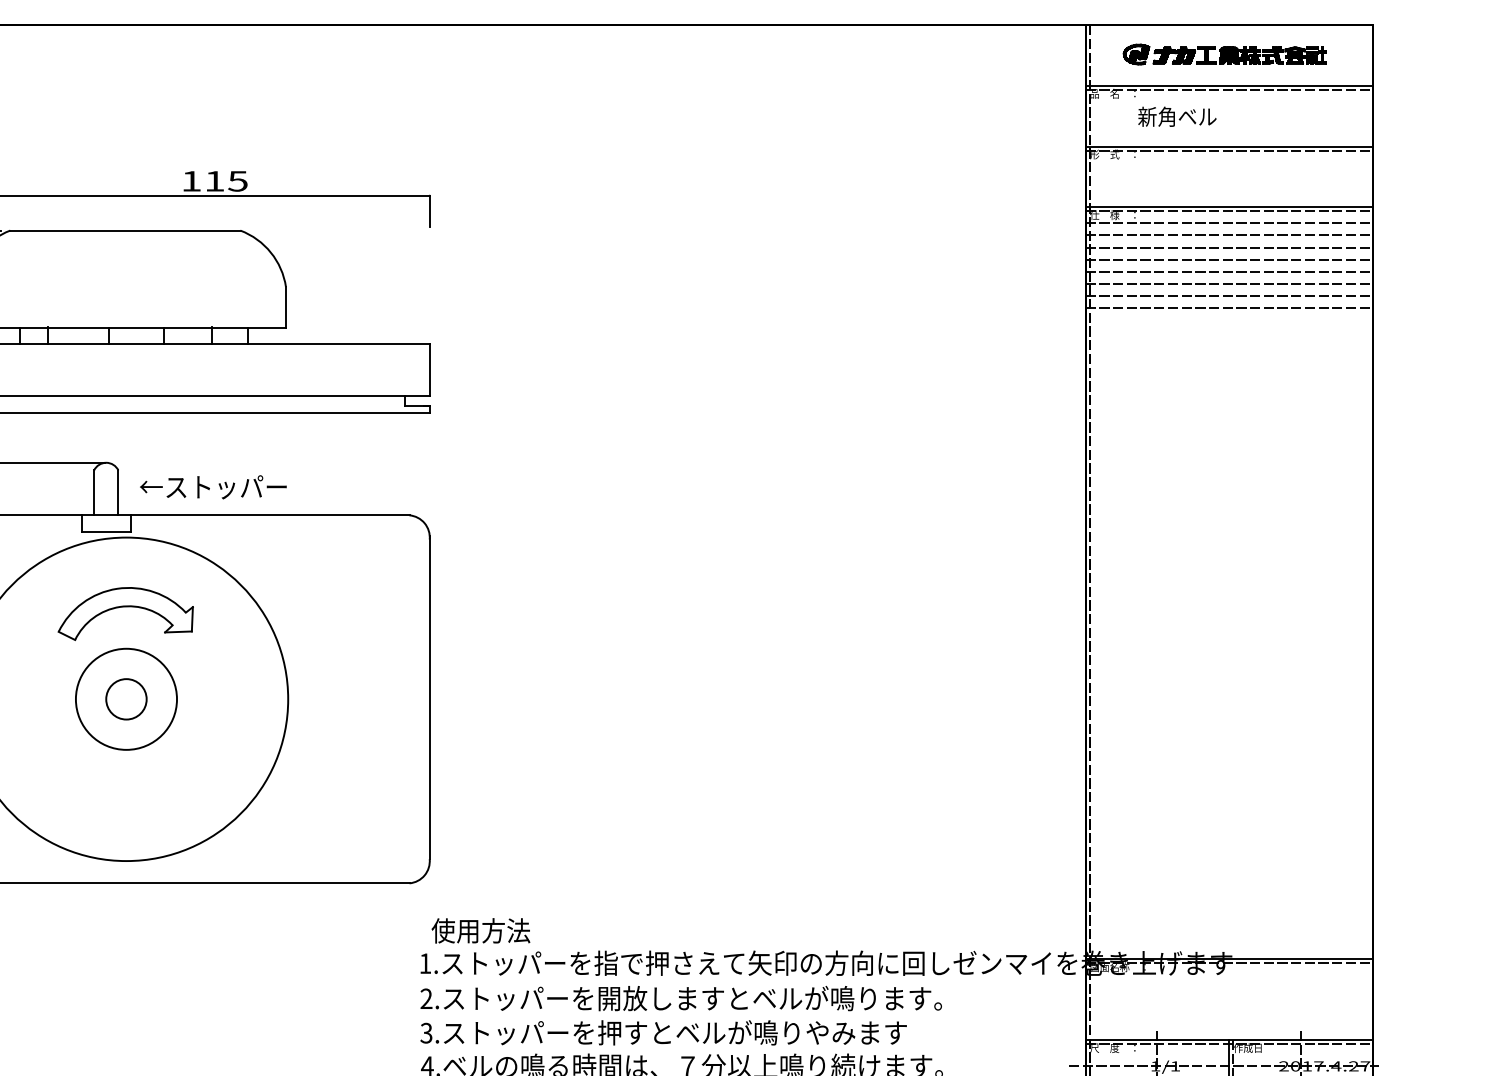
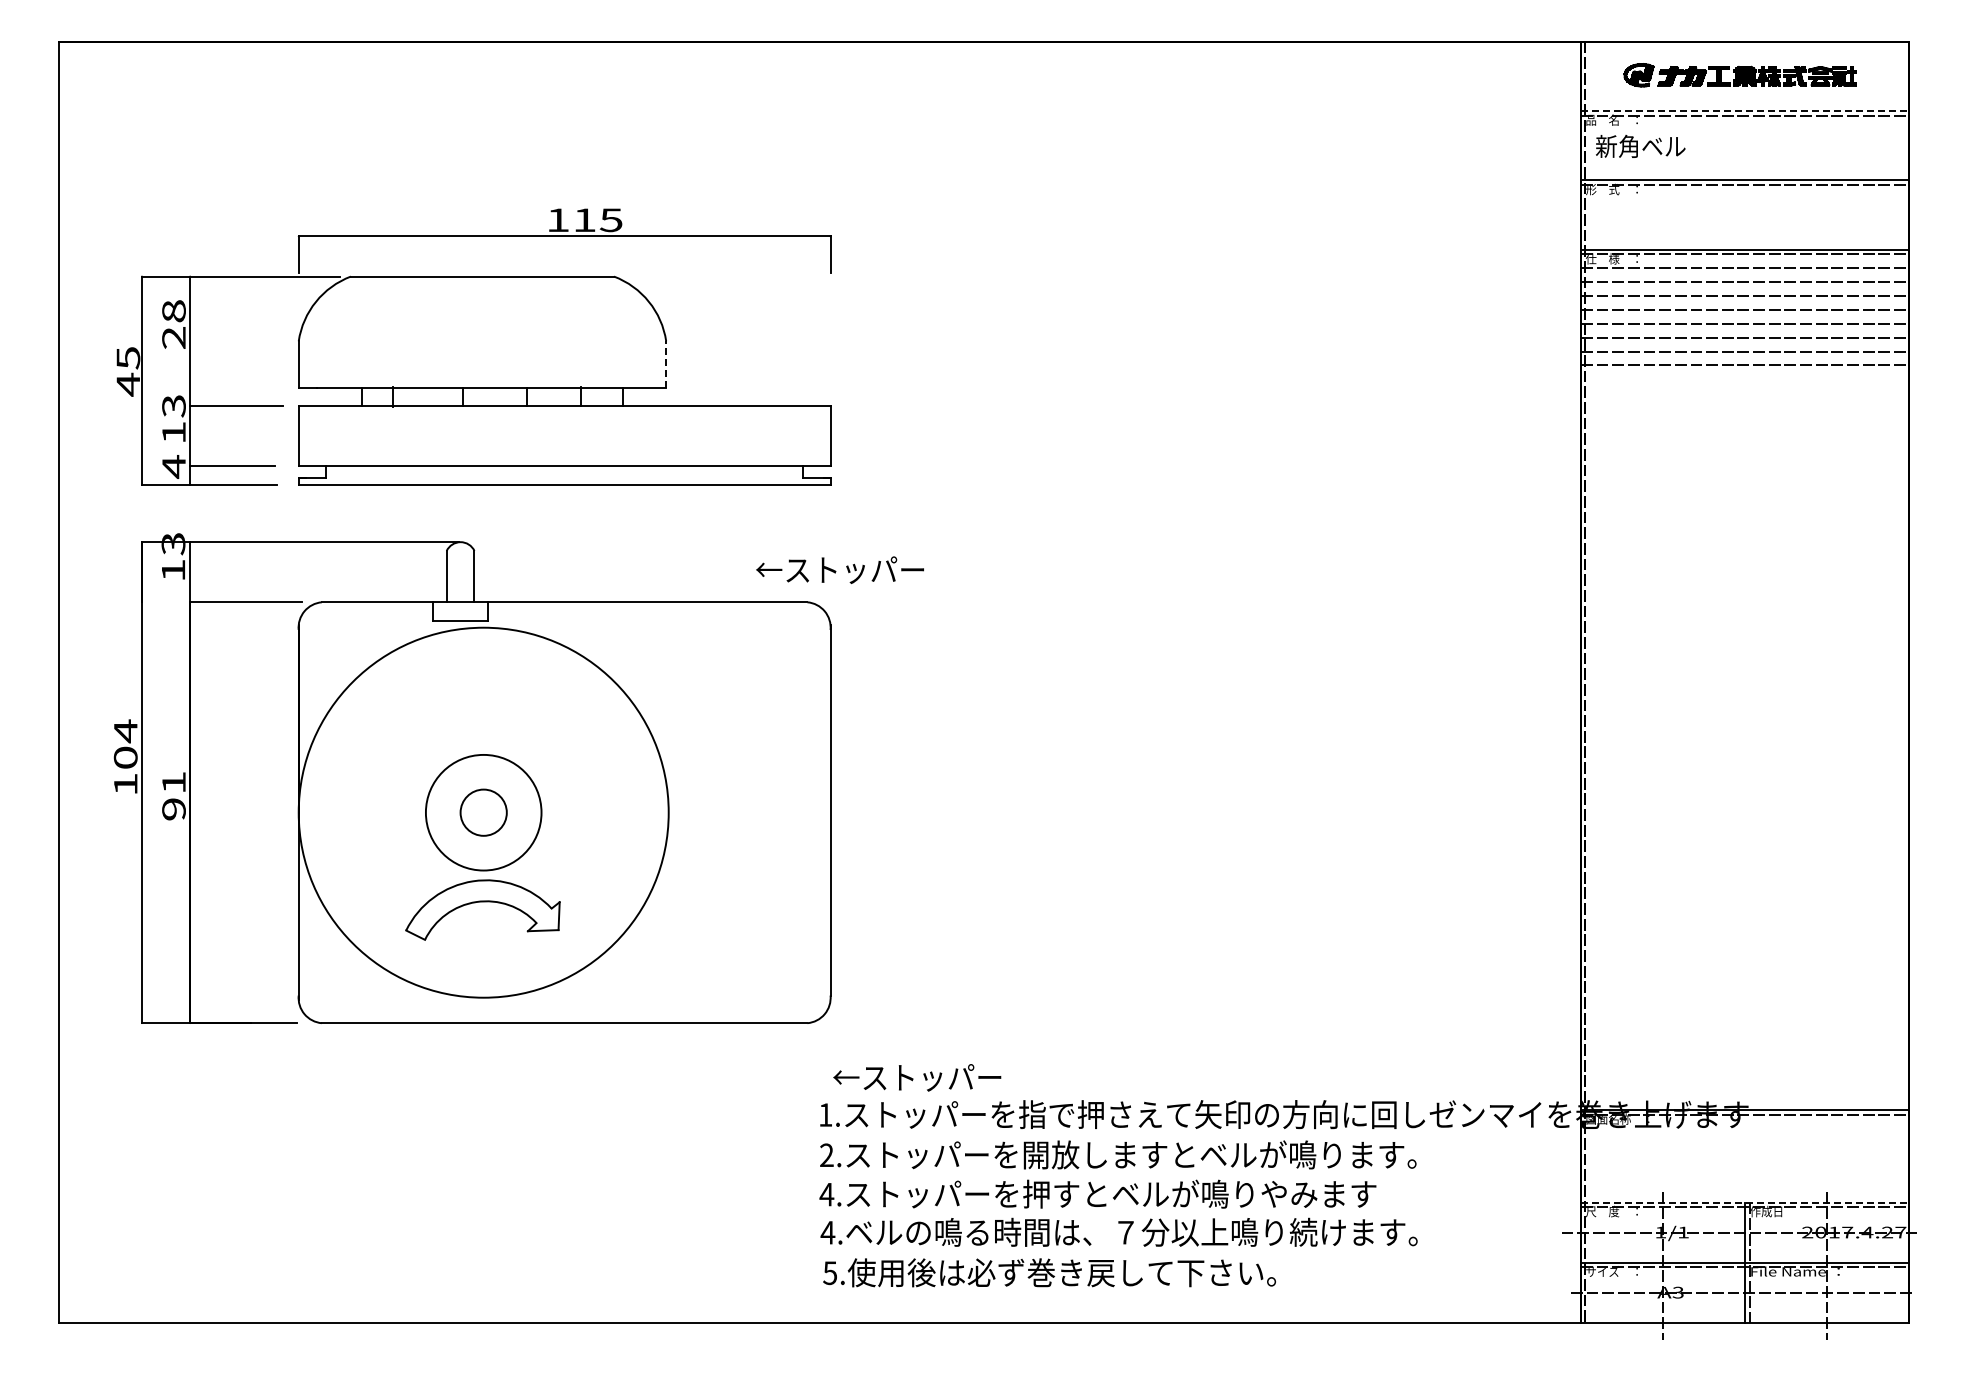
line: (1229, 86) -> (1745, 111), solid -> dashed
text: (1177, 116) -> (1640, 146), moved
line: (286, 306) -> (666, 363), solid -> dashed
text: (212, 486) -> (839, 569), moved
part: (125, 607) -> (482, 902), moved
text: (504, 930) -> (916, 1077), 使用方法 -> ←ストッパー
text: (426, 1033) -> (826, 1194), 3. -> 4.
line: (1229, 1040) -> (1745, 1202), solid -> dashed

